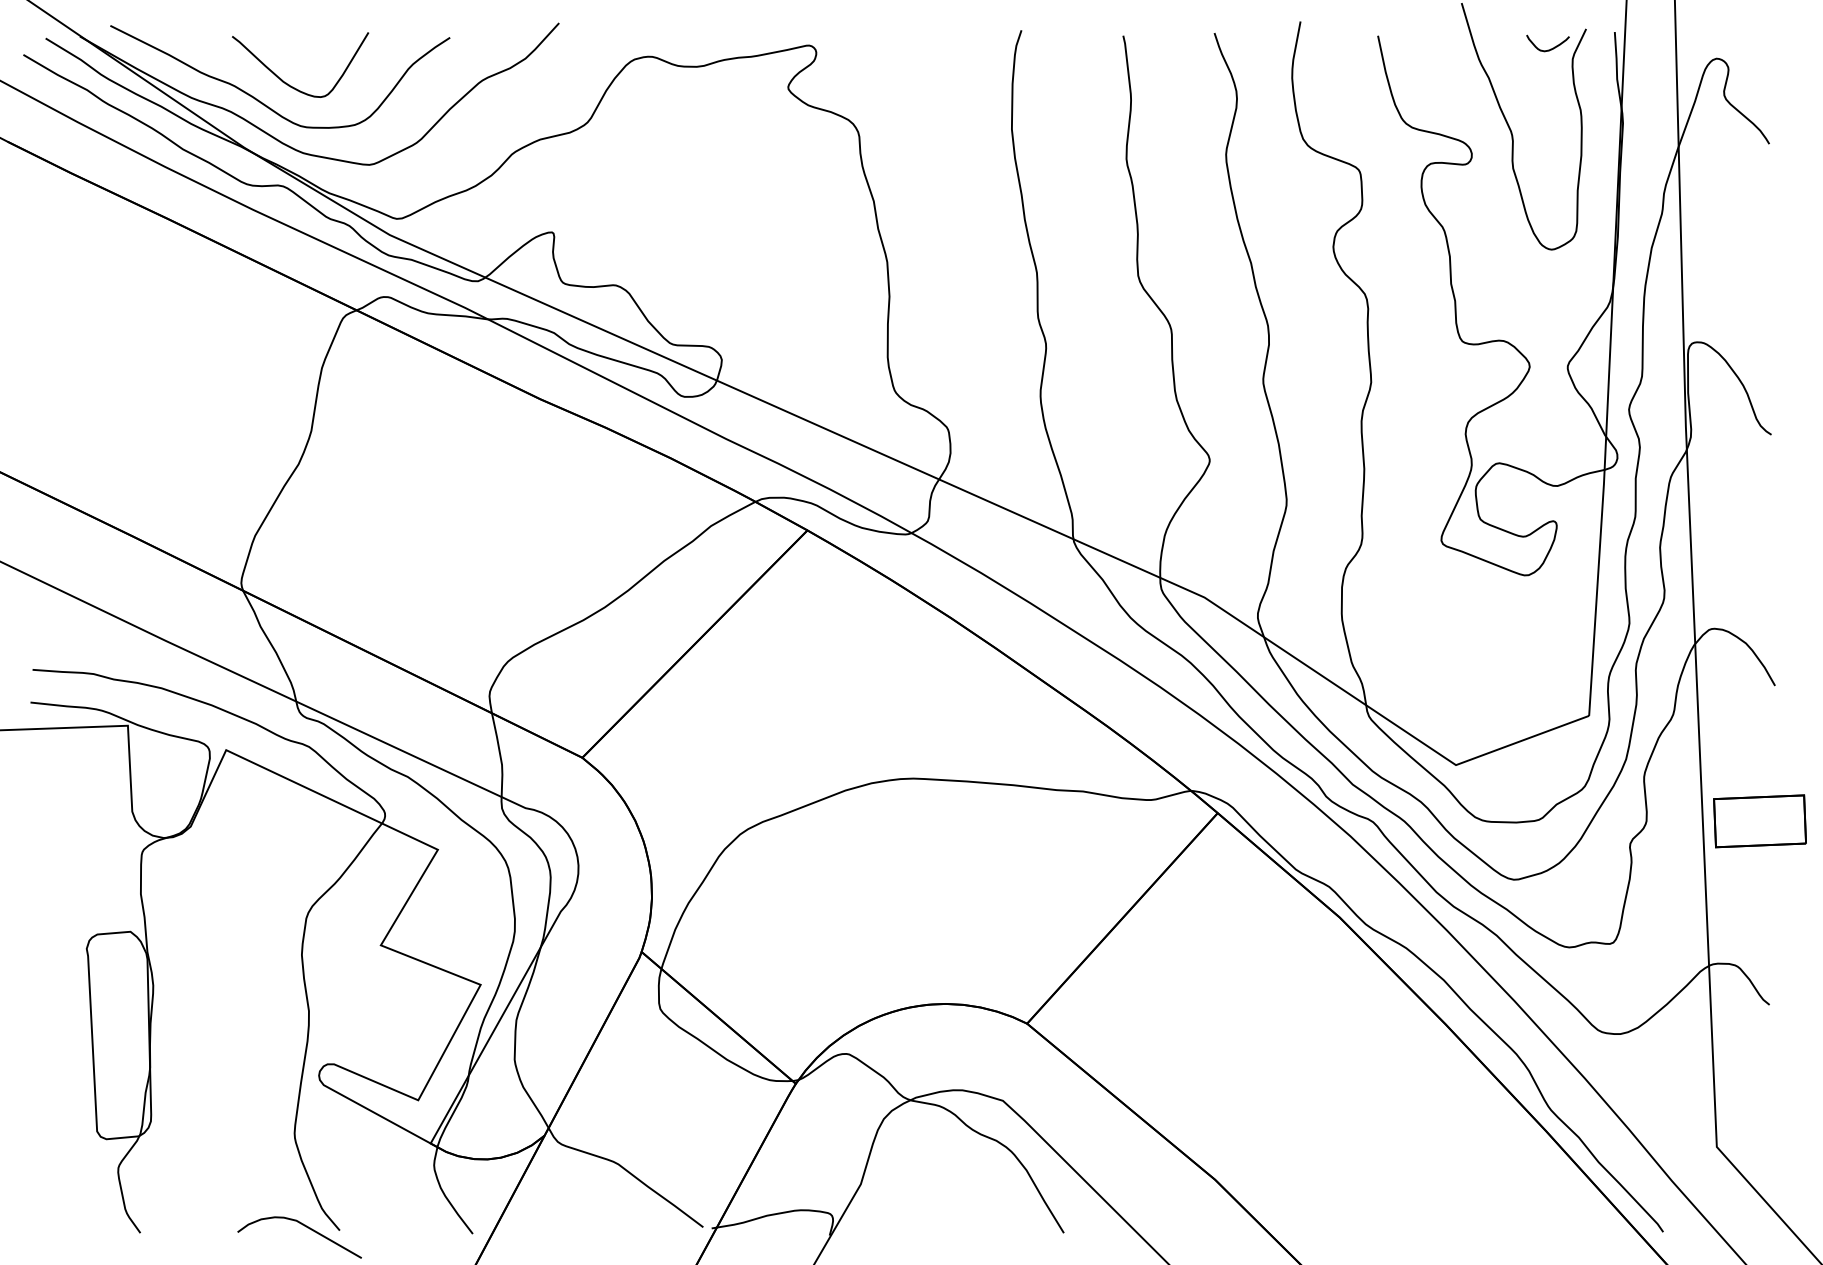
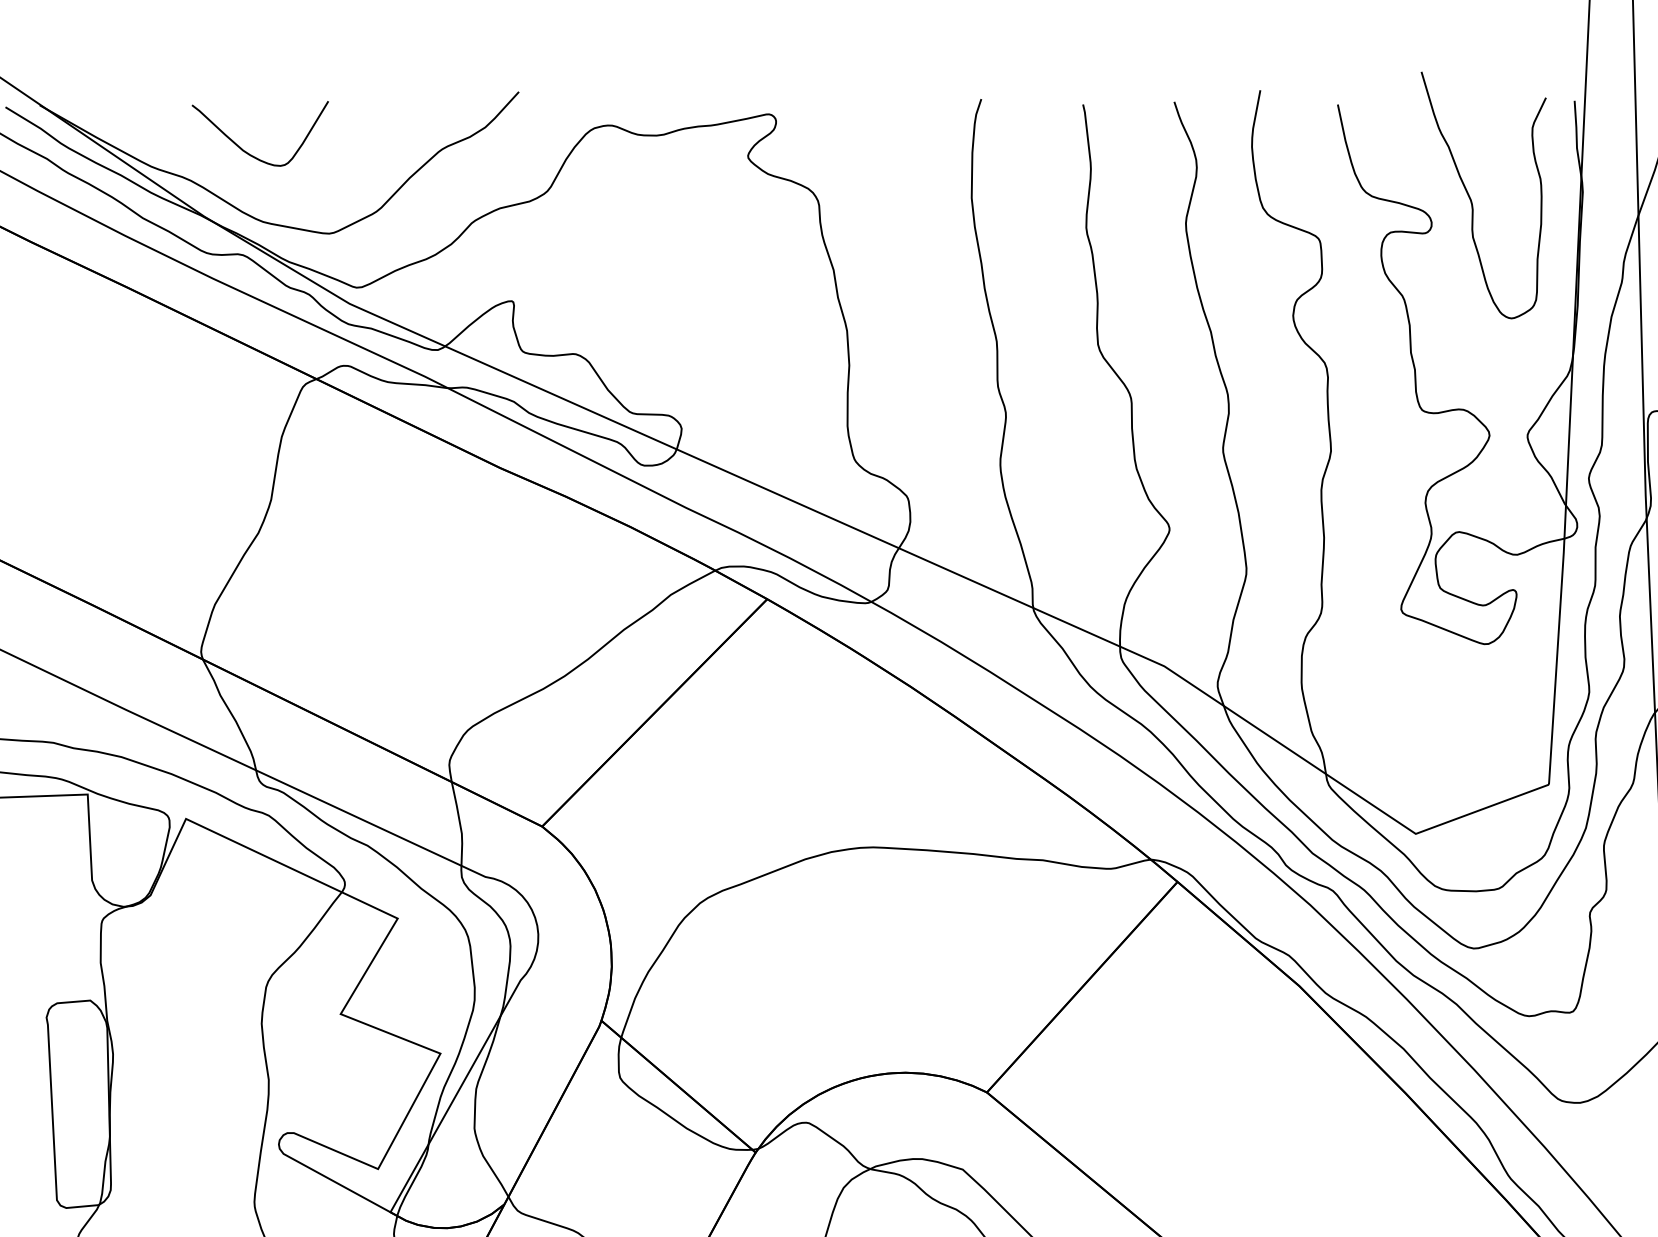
curve: (1550, 48) -> (1510, 117), removed
curve: (264, 103) -> (224, 172), removed

